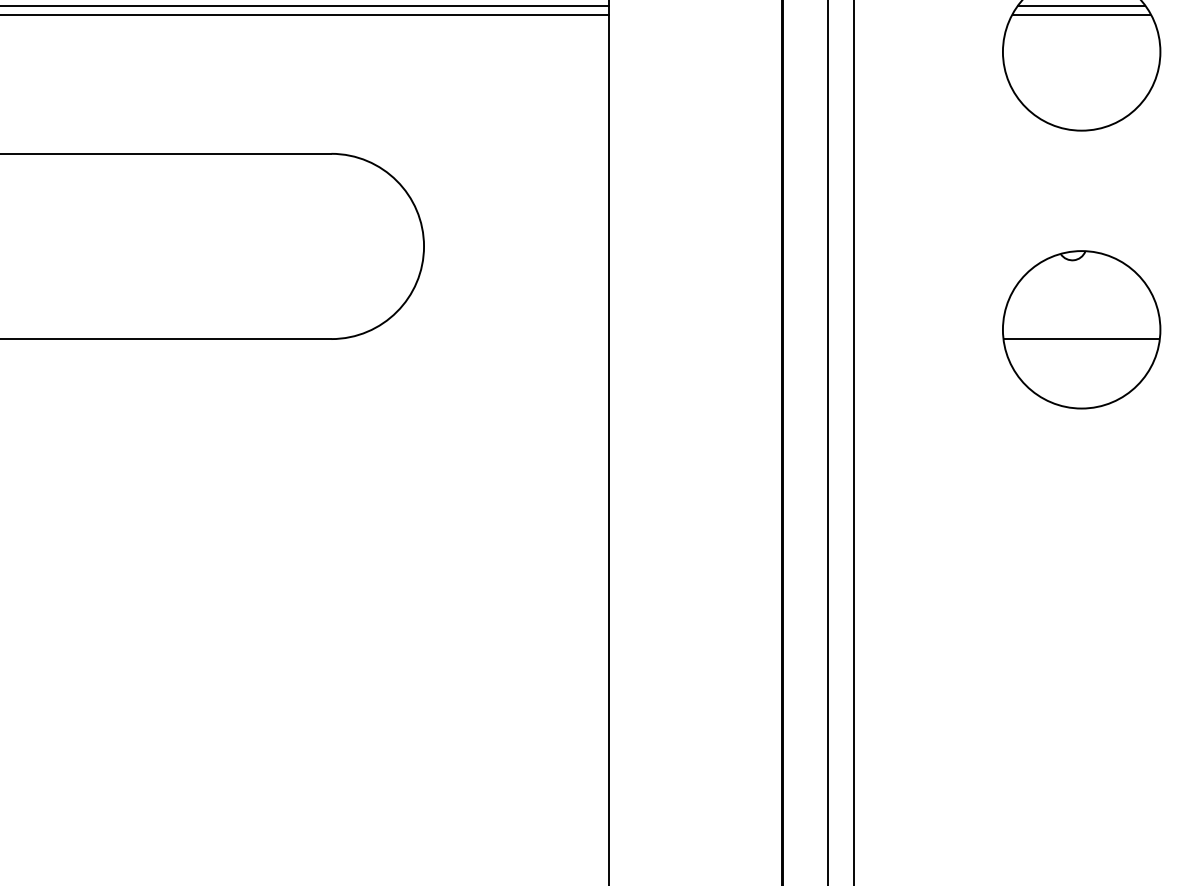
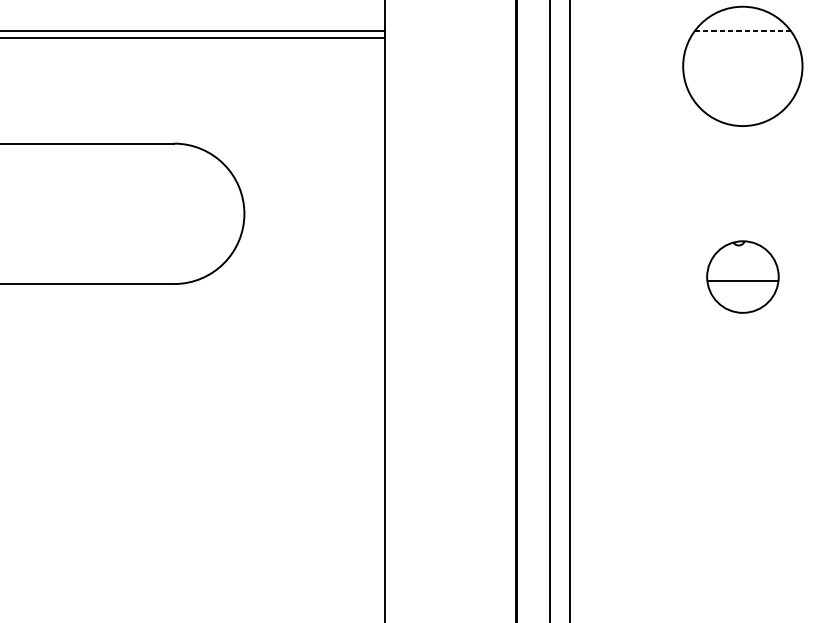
line: (1081, 5) -> (742, 31), solid -> dashed
line: (1081, 14) -> (742, 38), removed
part: (1081, 329) -> (742, 276), size x0.6

